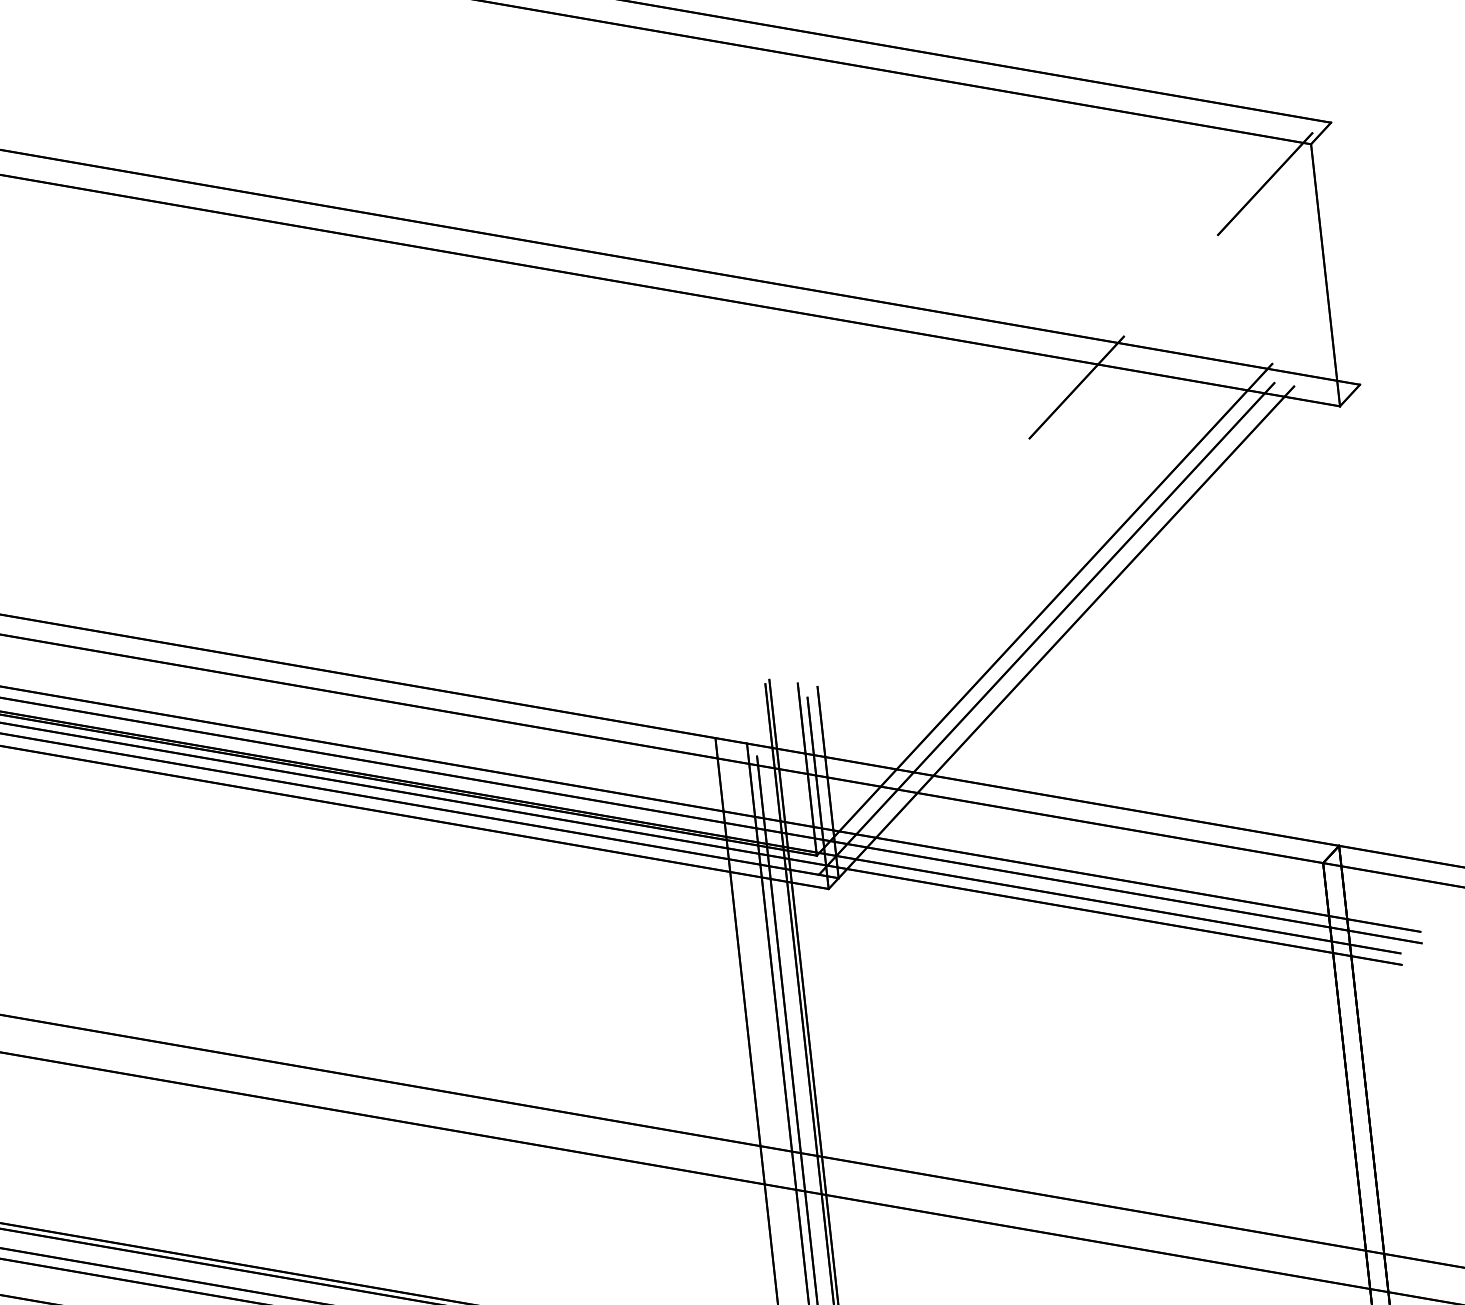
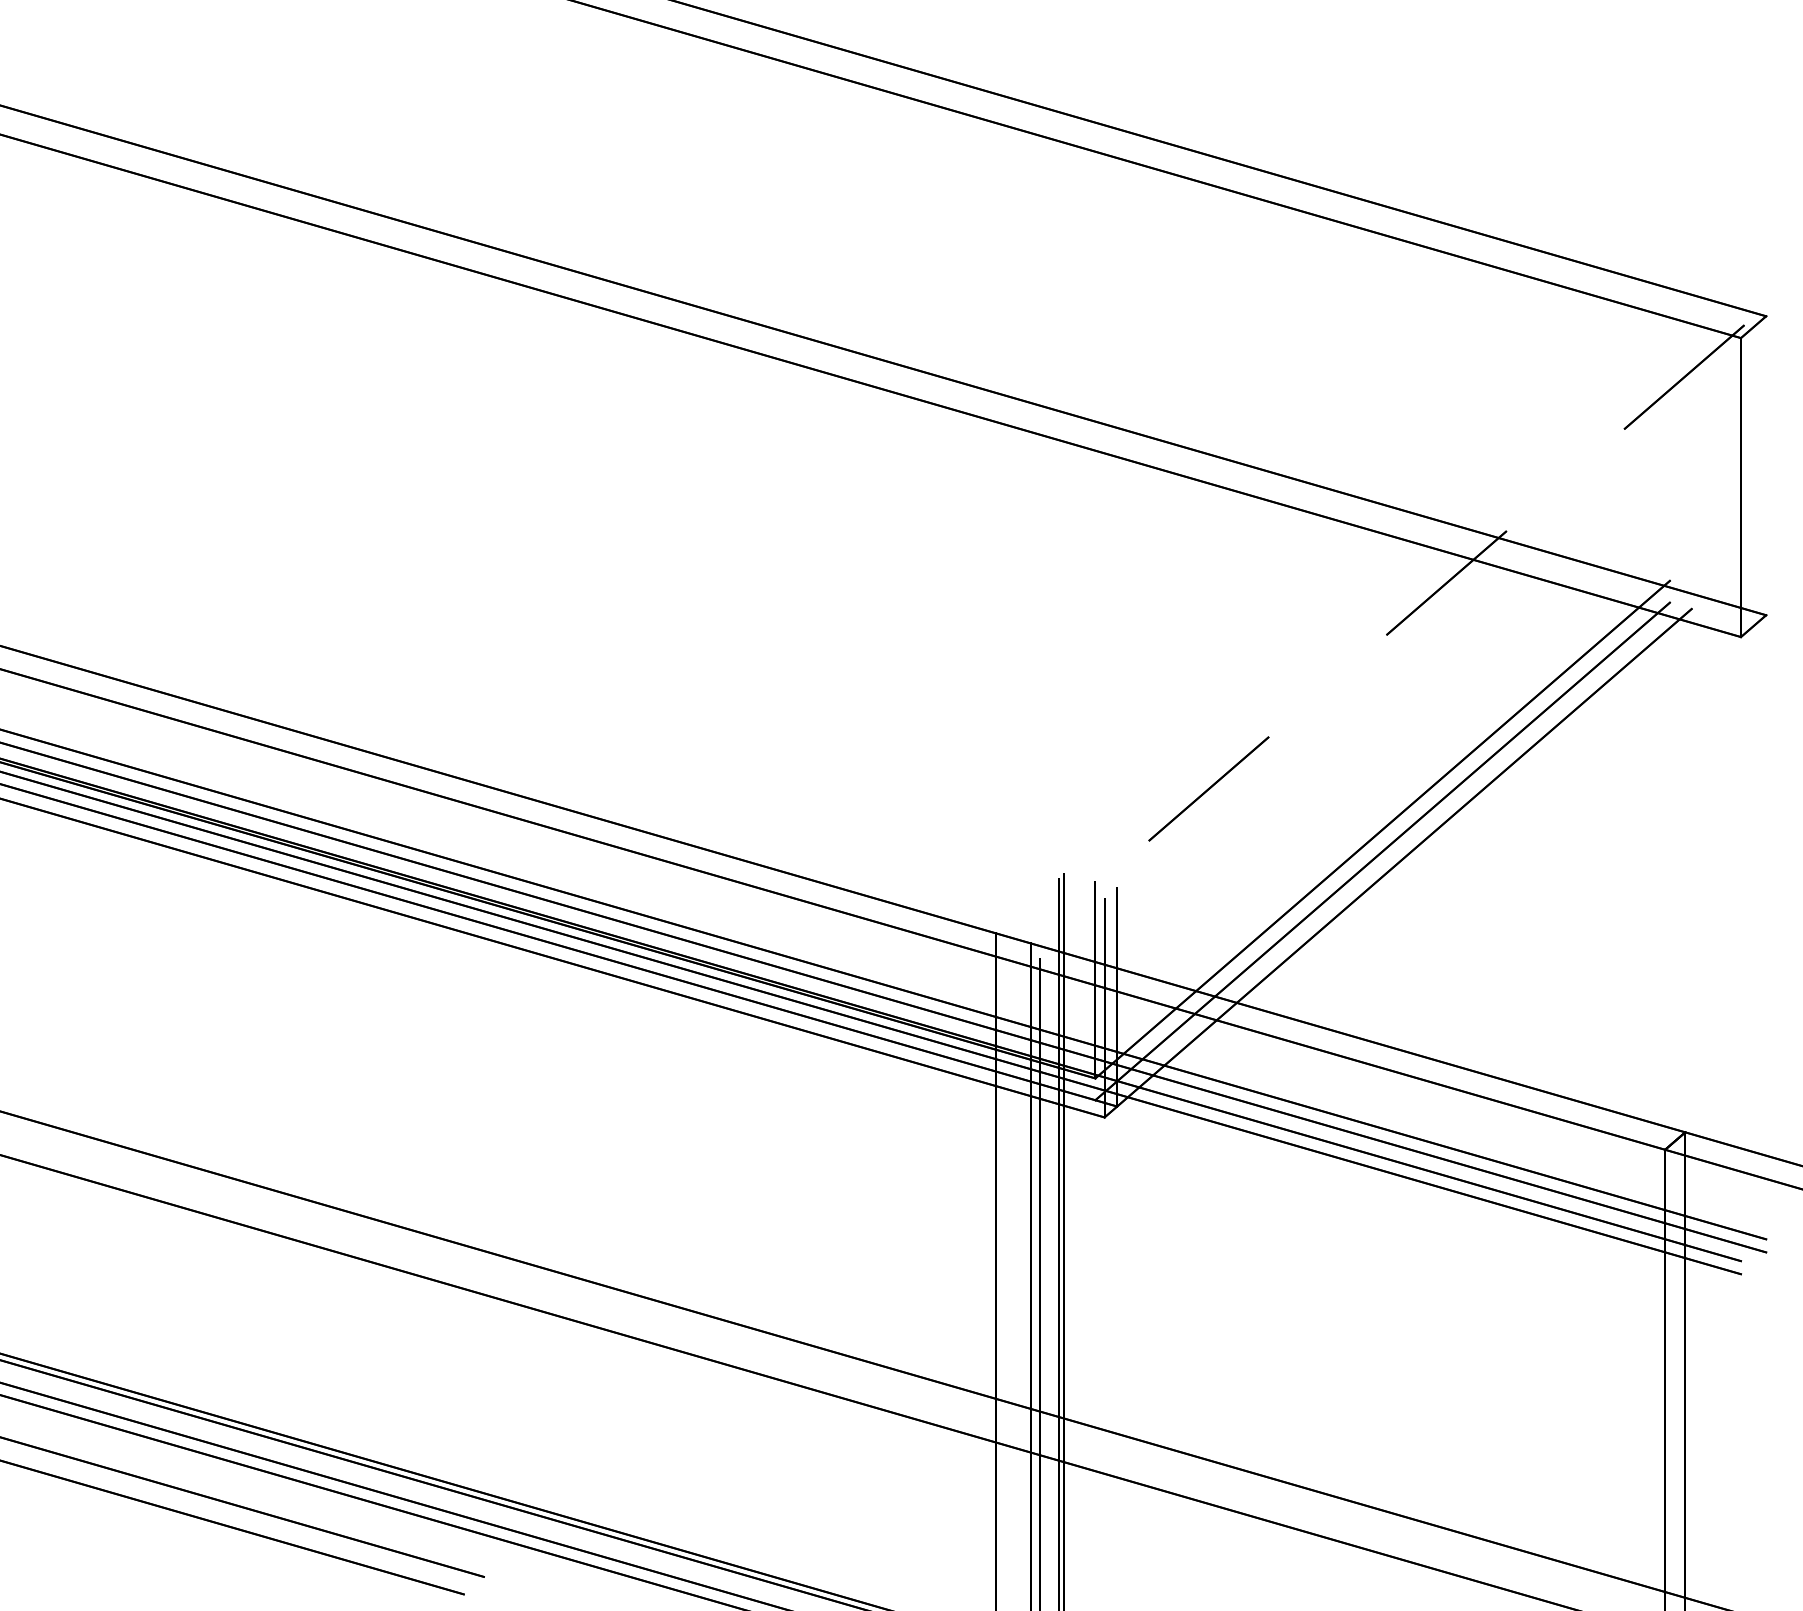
line: (887, 590) -> (1208, 788), added

